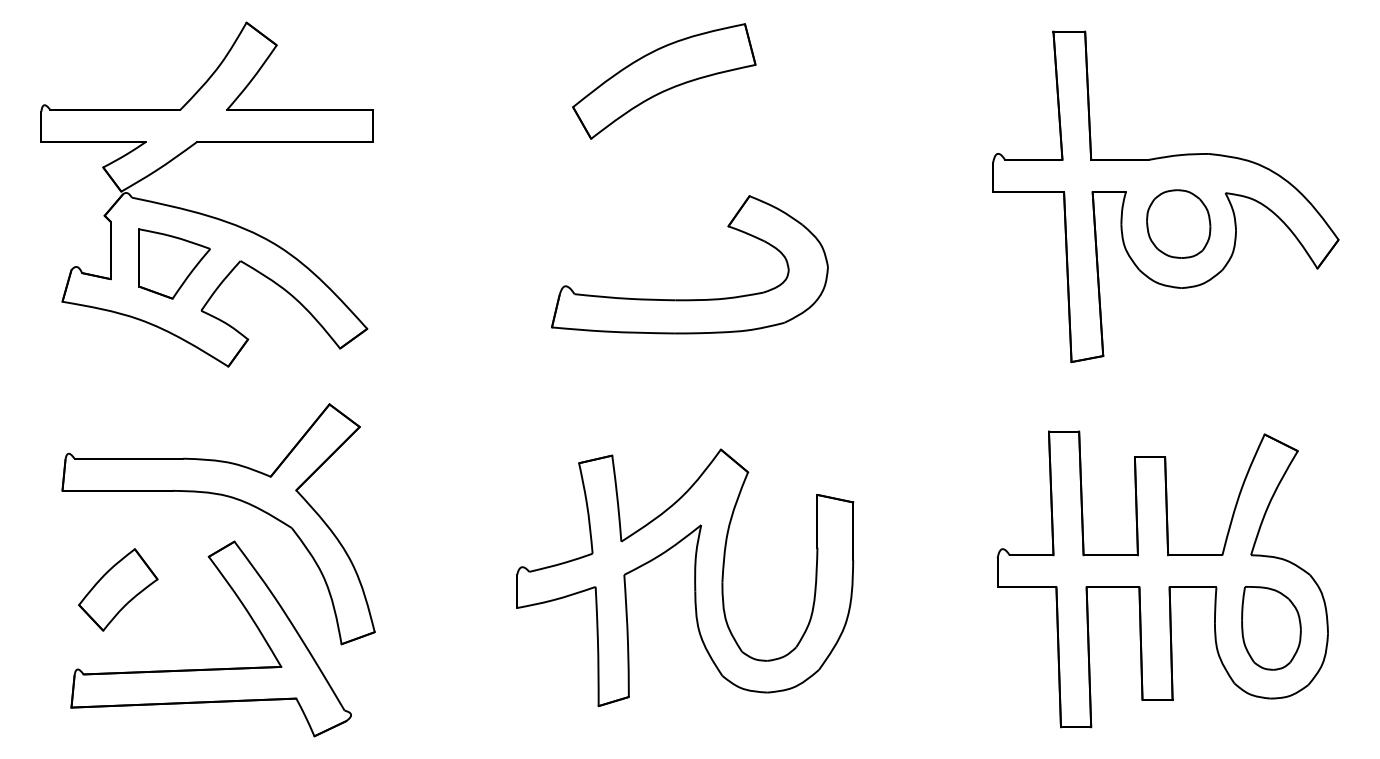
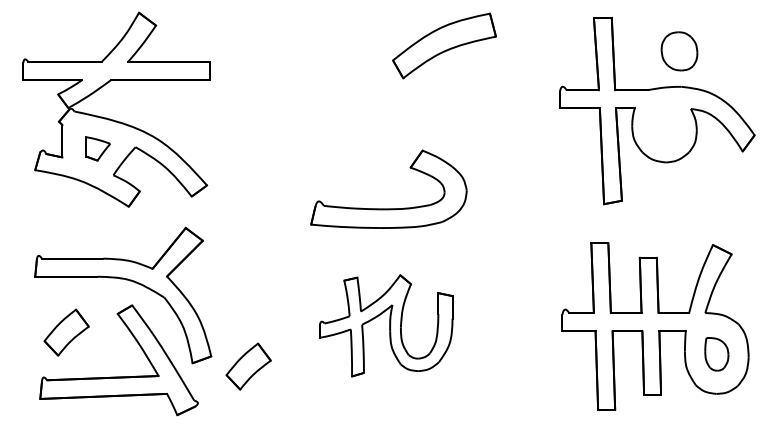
part: (664, 80) -> (444, 45), moved
part: (1178, 224) -> (679, 51), moved
part: (172, 263) -> (97, 148), size x0.6
part: (689, 298) -> (388, 208), moved
part: (683, 577) -> (385, 325), size x0.7
part: (1270, 628) -> (716, 354), size x0.7
part: (440, 650) -> (248, 366), added

